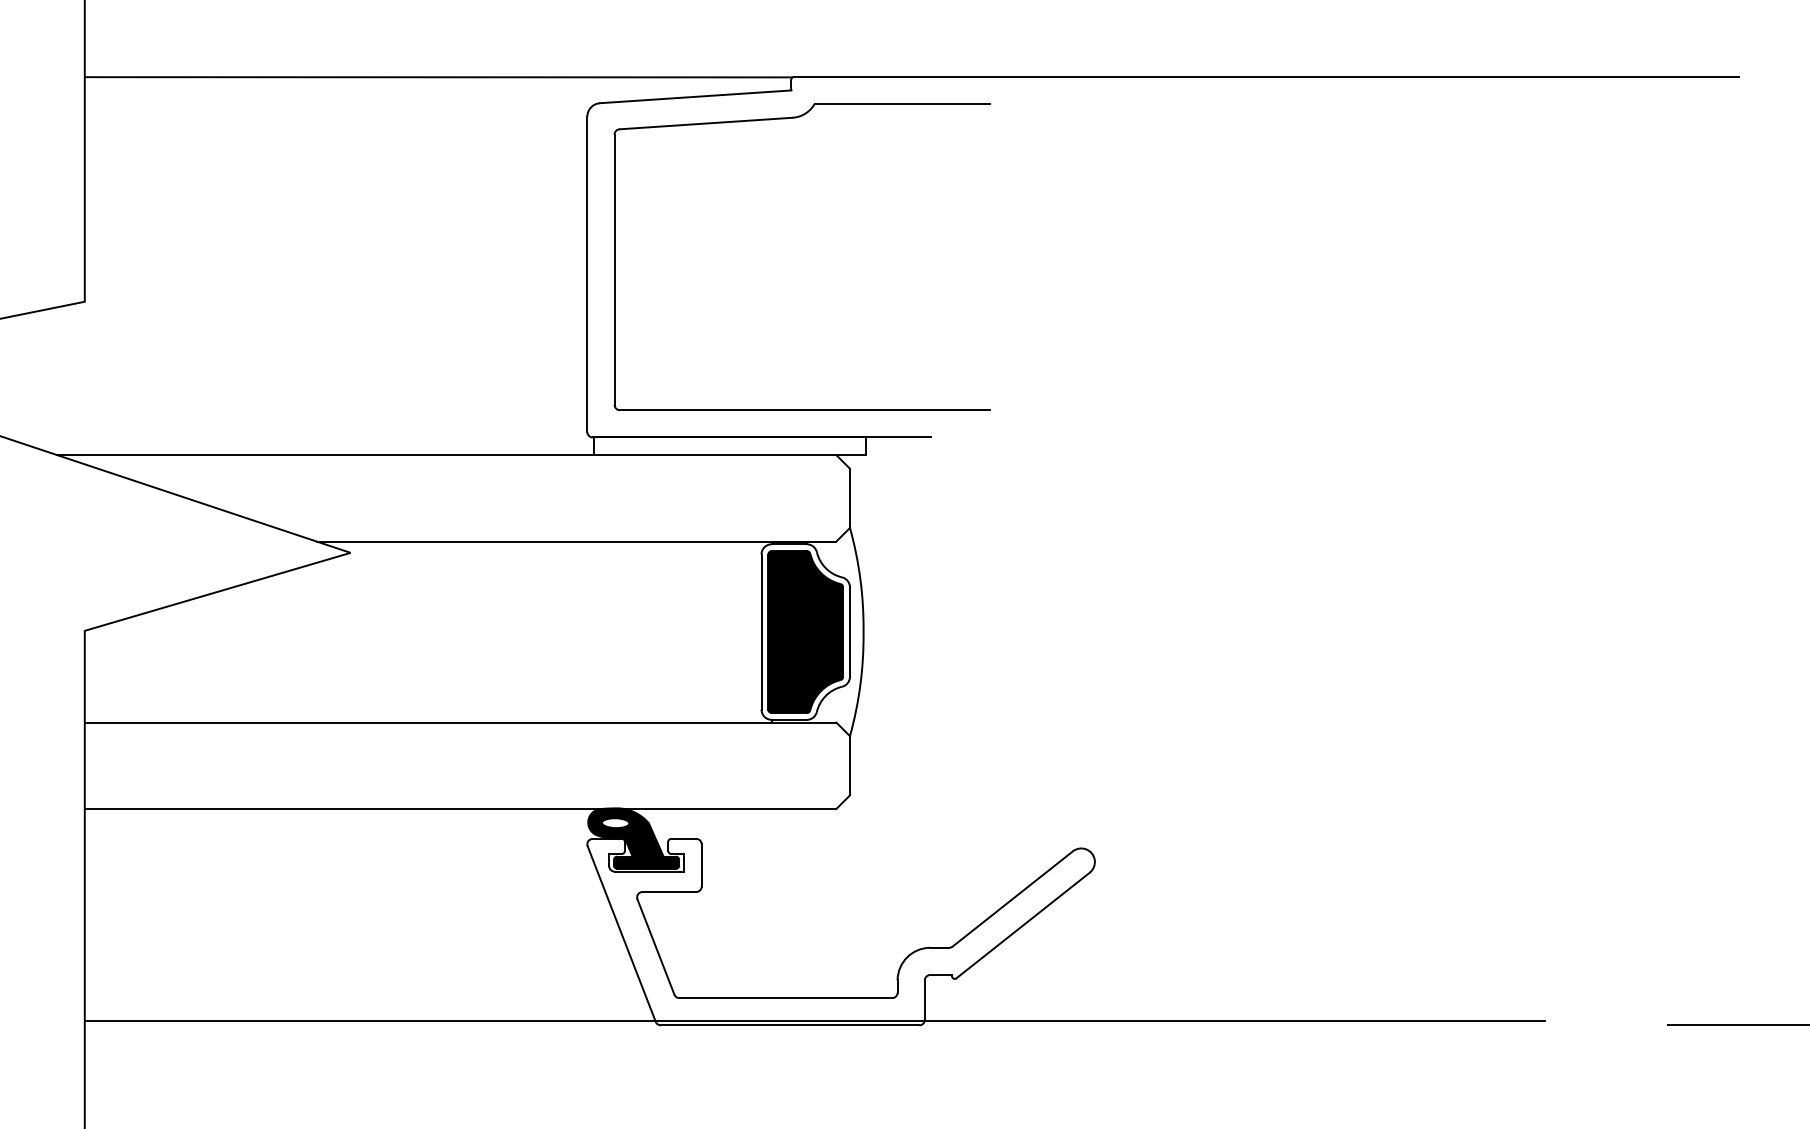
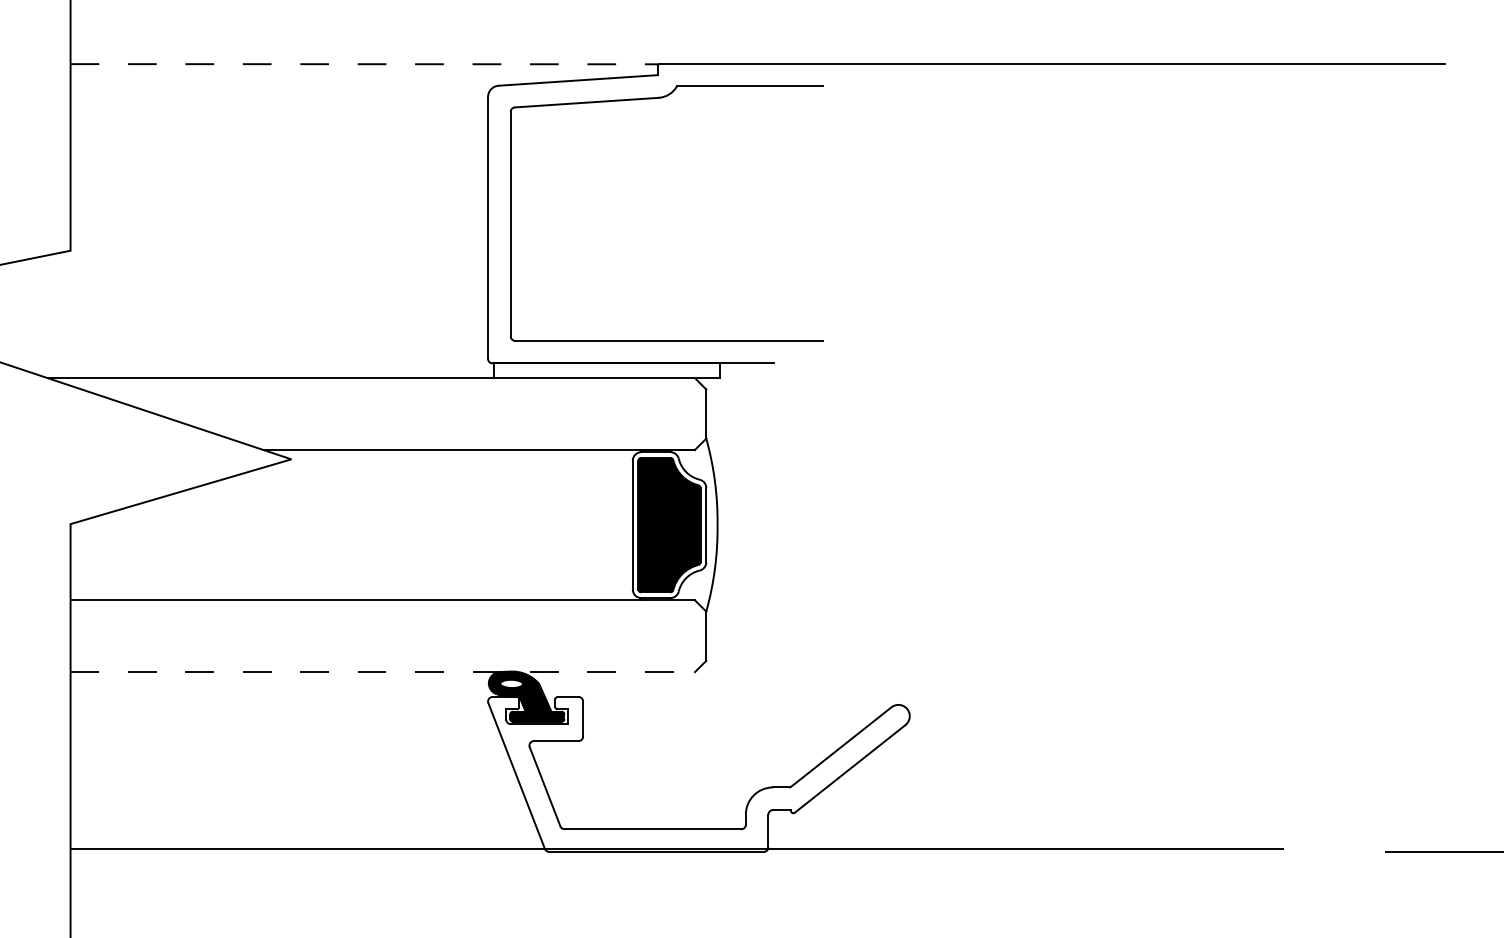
line: (438, 77) -> (364, 64), solid -> dashed
line: (460, 808) -> (382, 671), solid -> dashed

